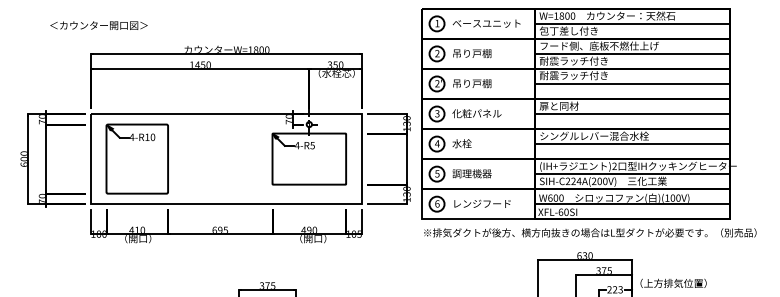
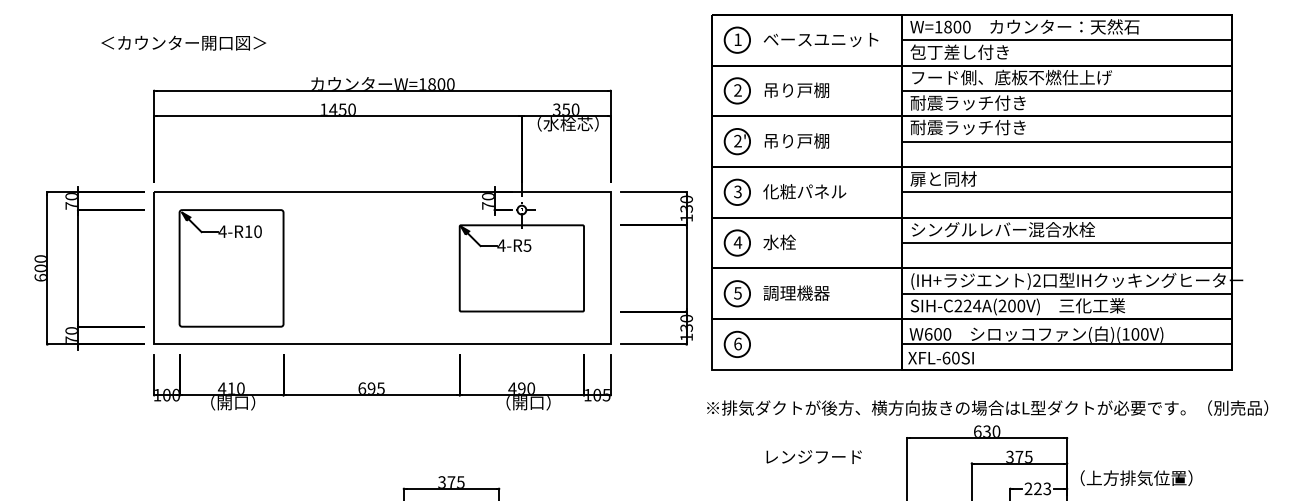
text: (98, 25) -> (182, 42), moved
text: (482, 203) -> (814, 456), moved
text: (590, 232) -> (987, 407), moved

